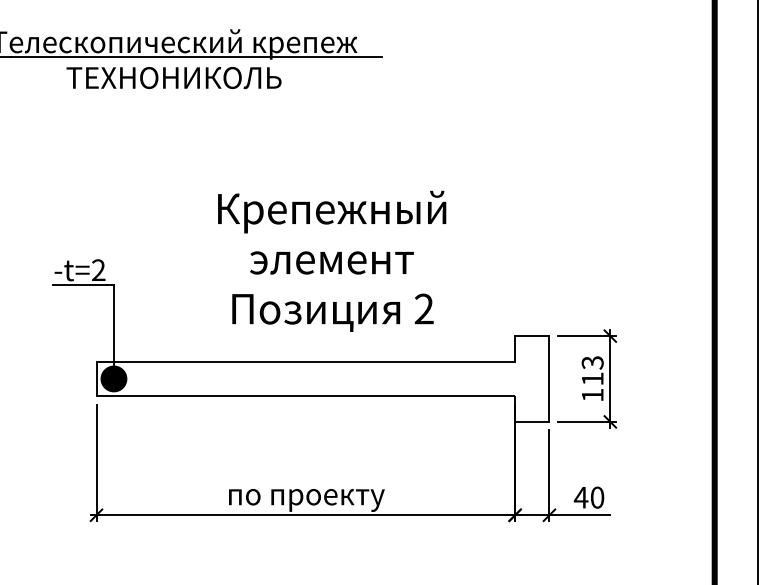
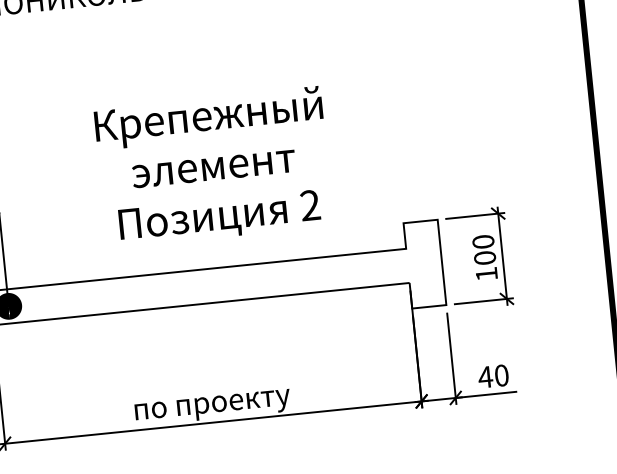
text: (592, 370) -> (483, 249), 113 -> 100

